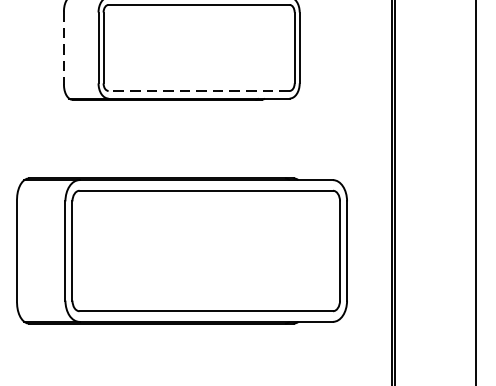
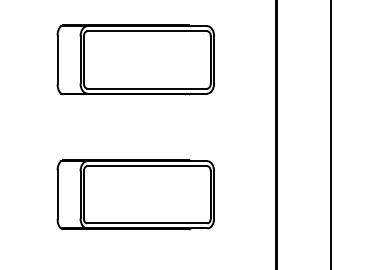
line: (63, 48) -> (57, 60), dashed -> solid
line: (197, 90) -> (146, 88), dashed -> solid
part: (181, 250) -> (135, 194), size x0.71

